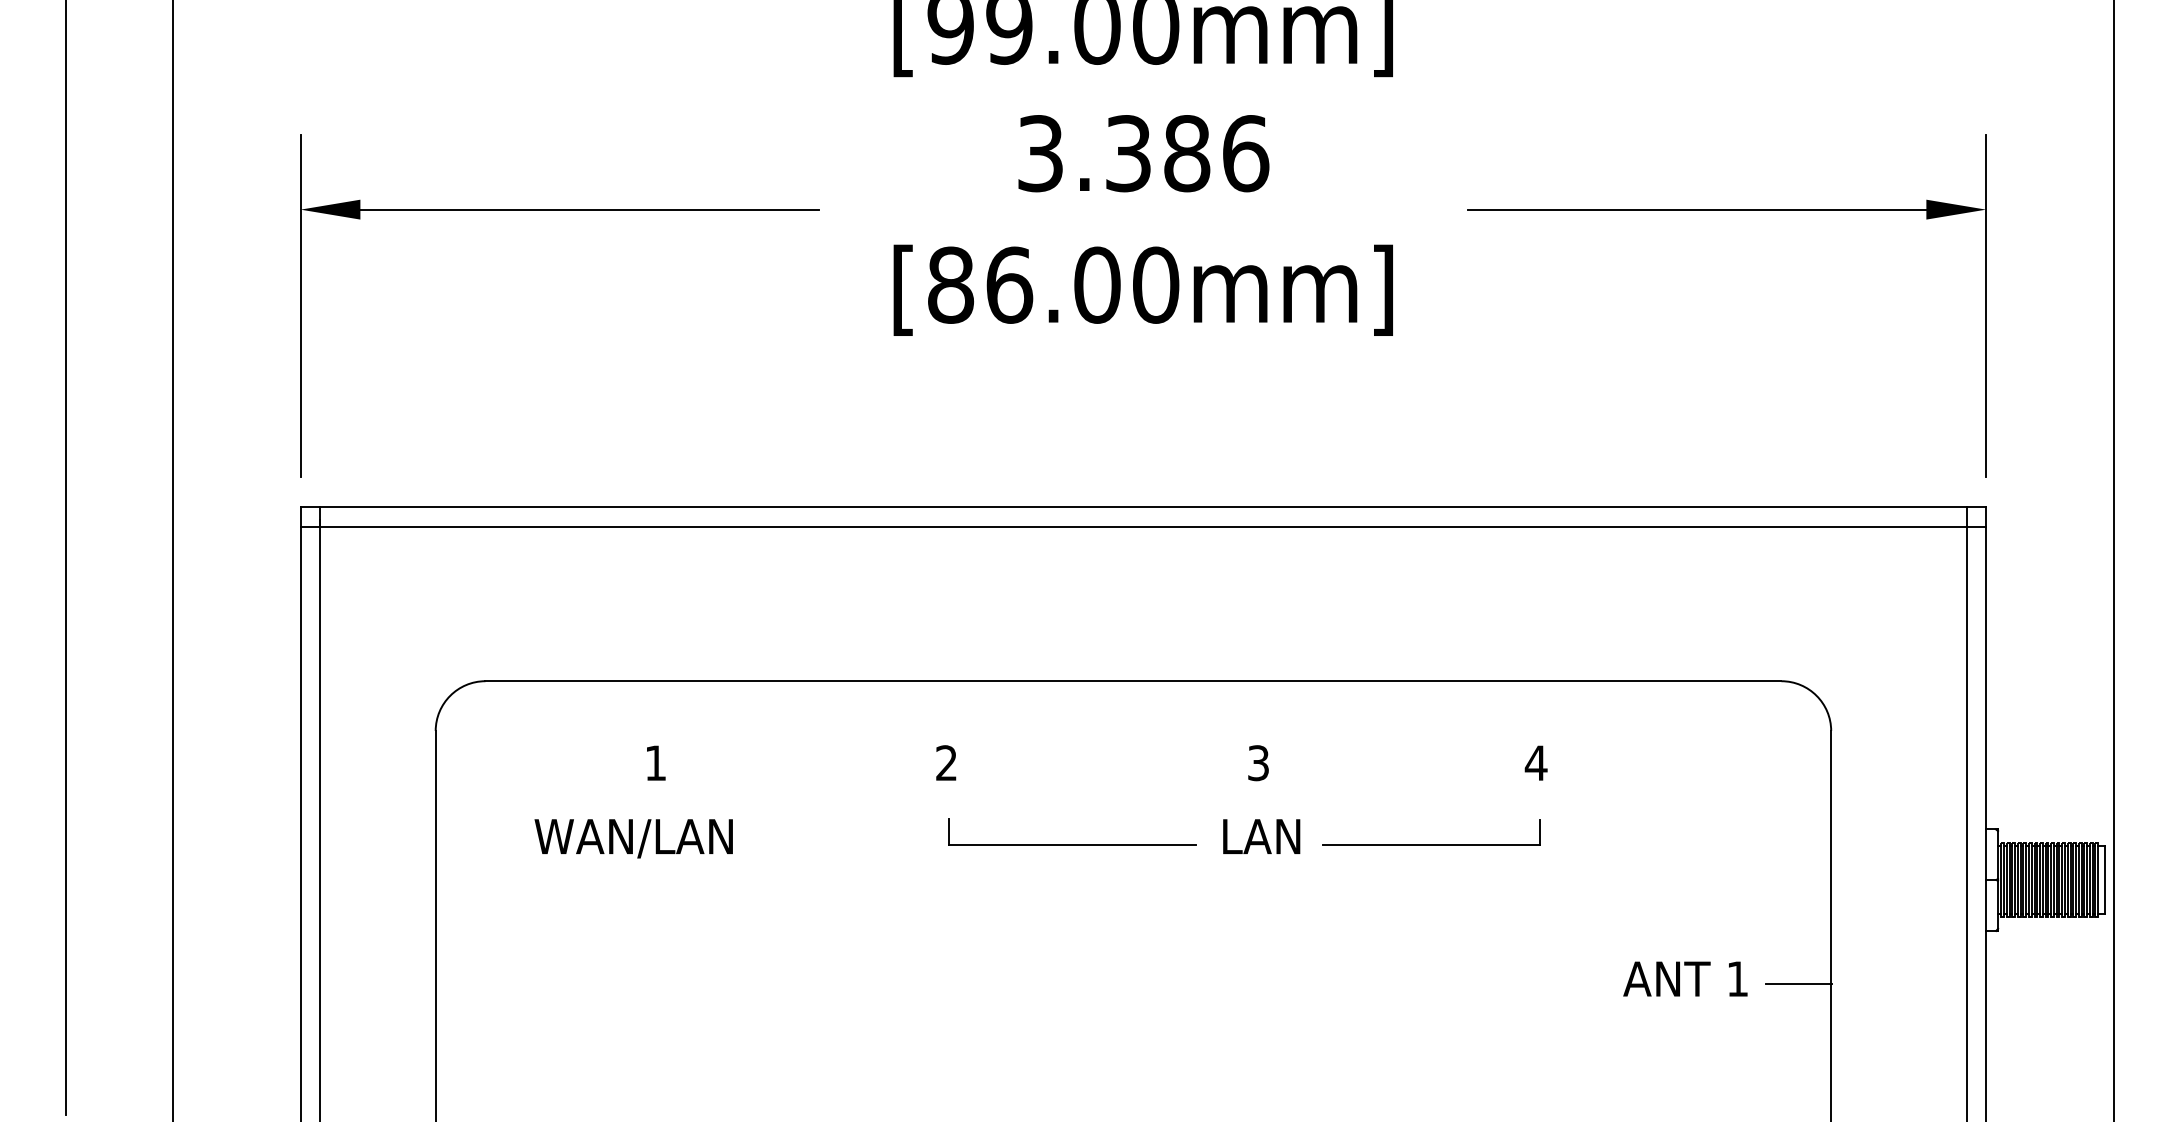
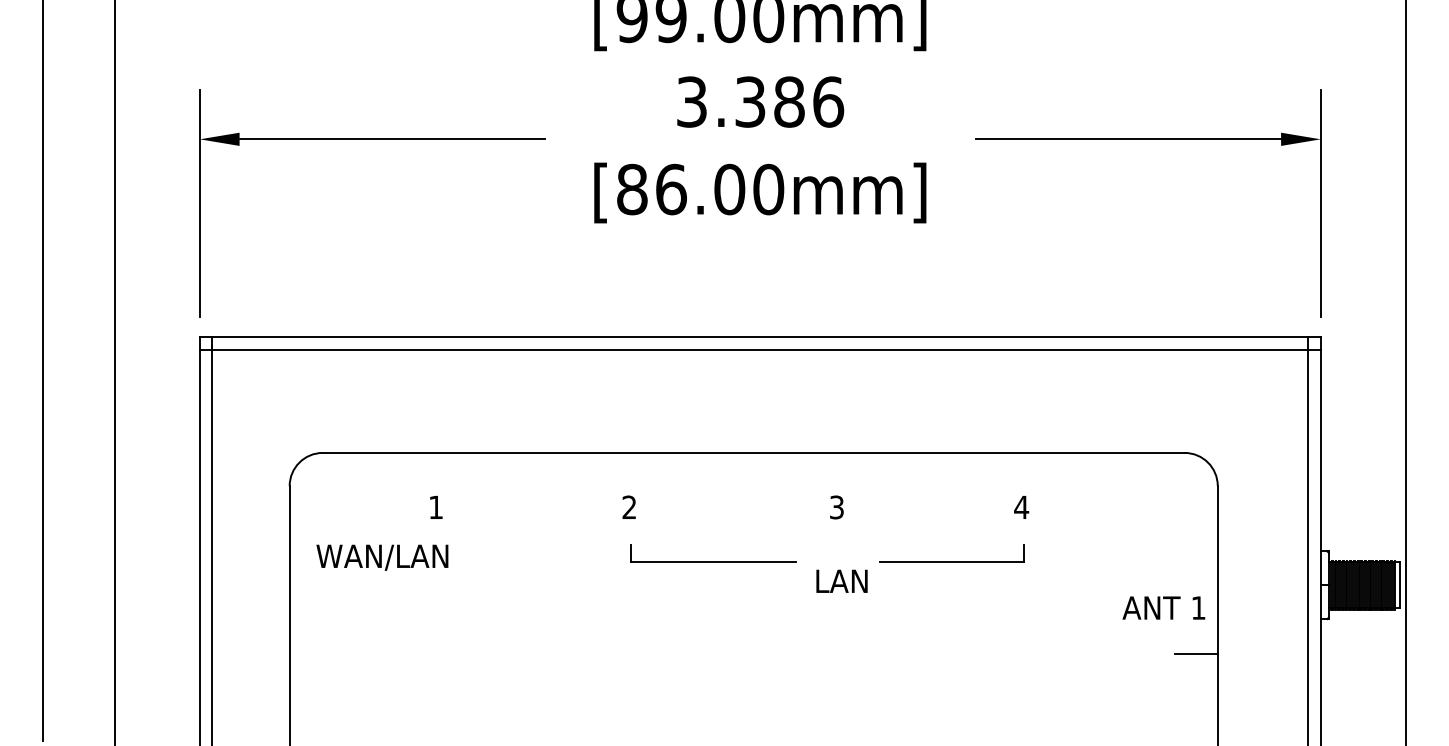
text: (1260, 835) -> (841, 580), moved
text: (633, 838) -> (382, 557), moved
text: (1684, 978) -> (1163, 607), moved

